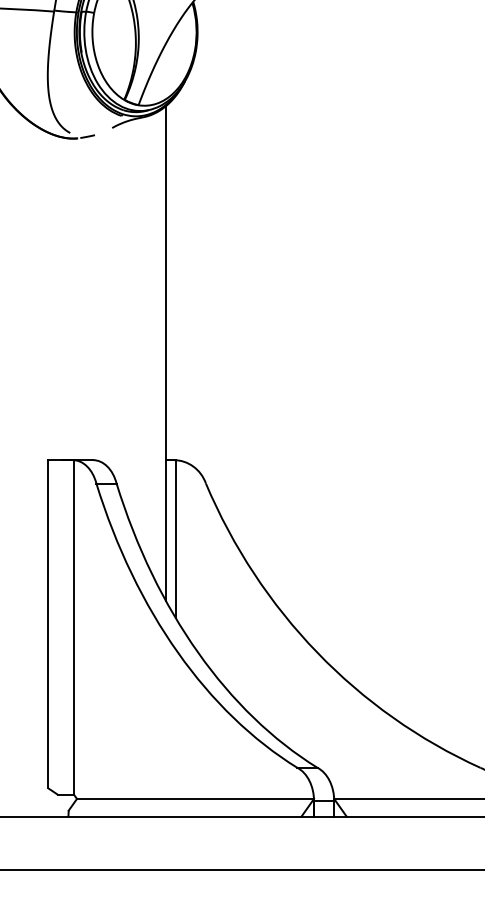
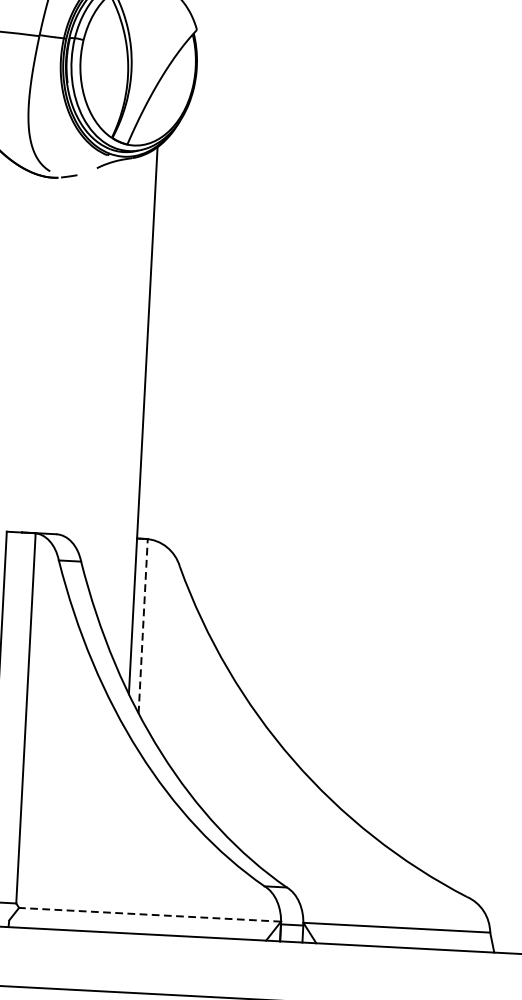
line: (175, 539) -> (143, 626), solid -> dashed
line: (195, 798) -> (150, 914), solid -> dashed

